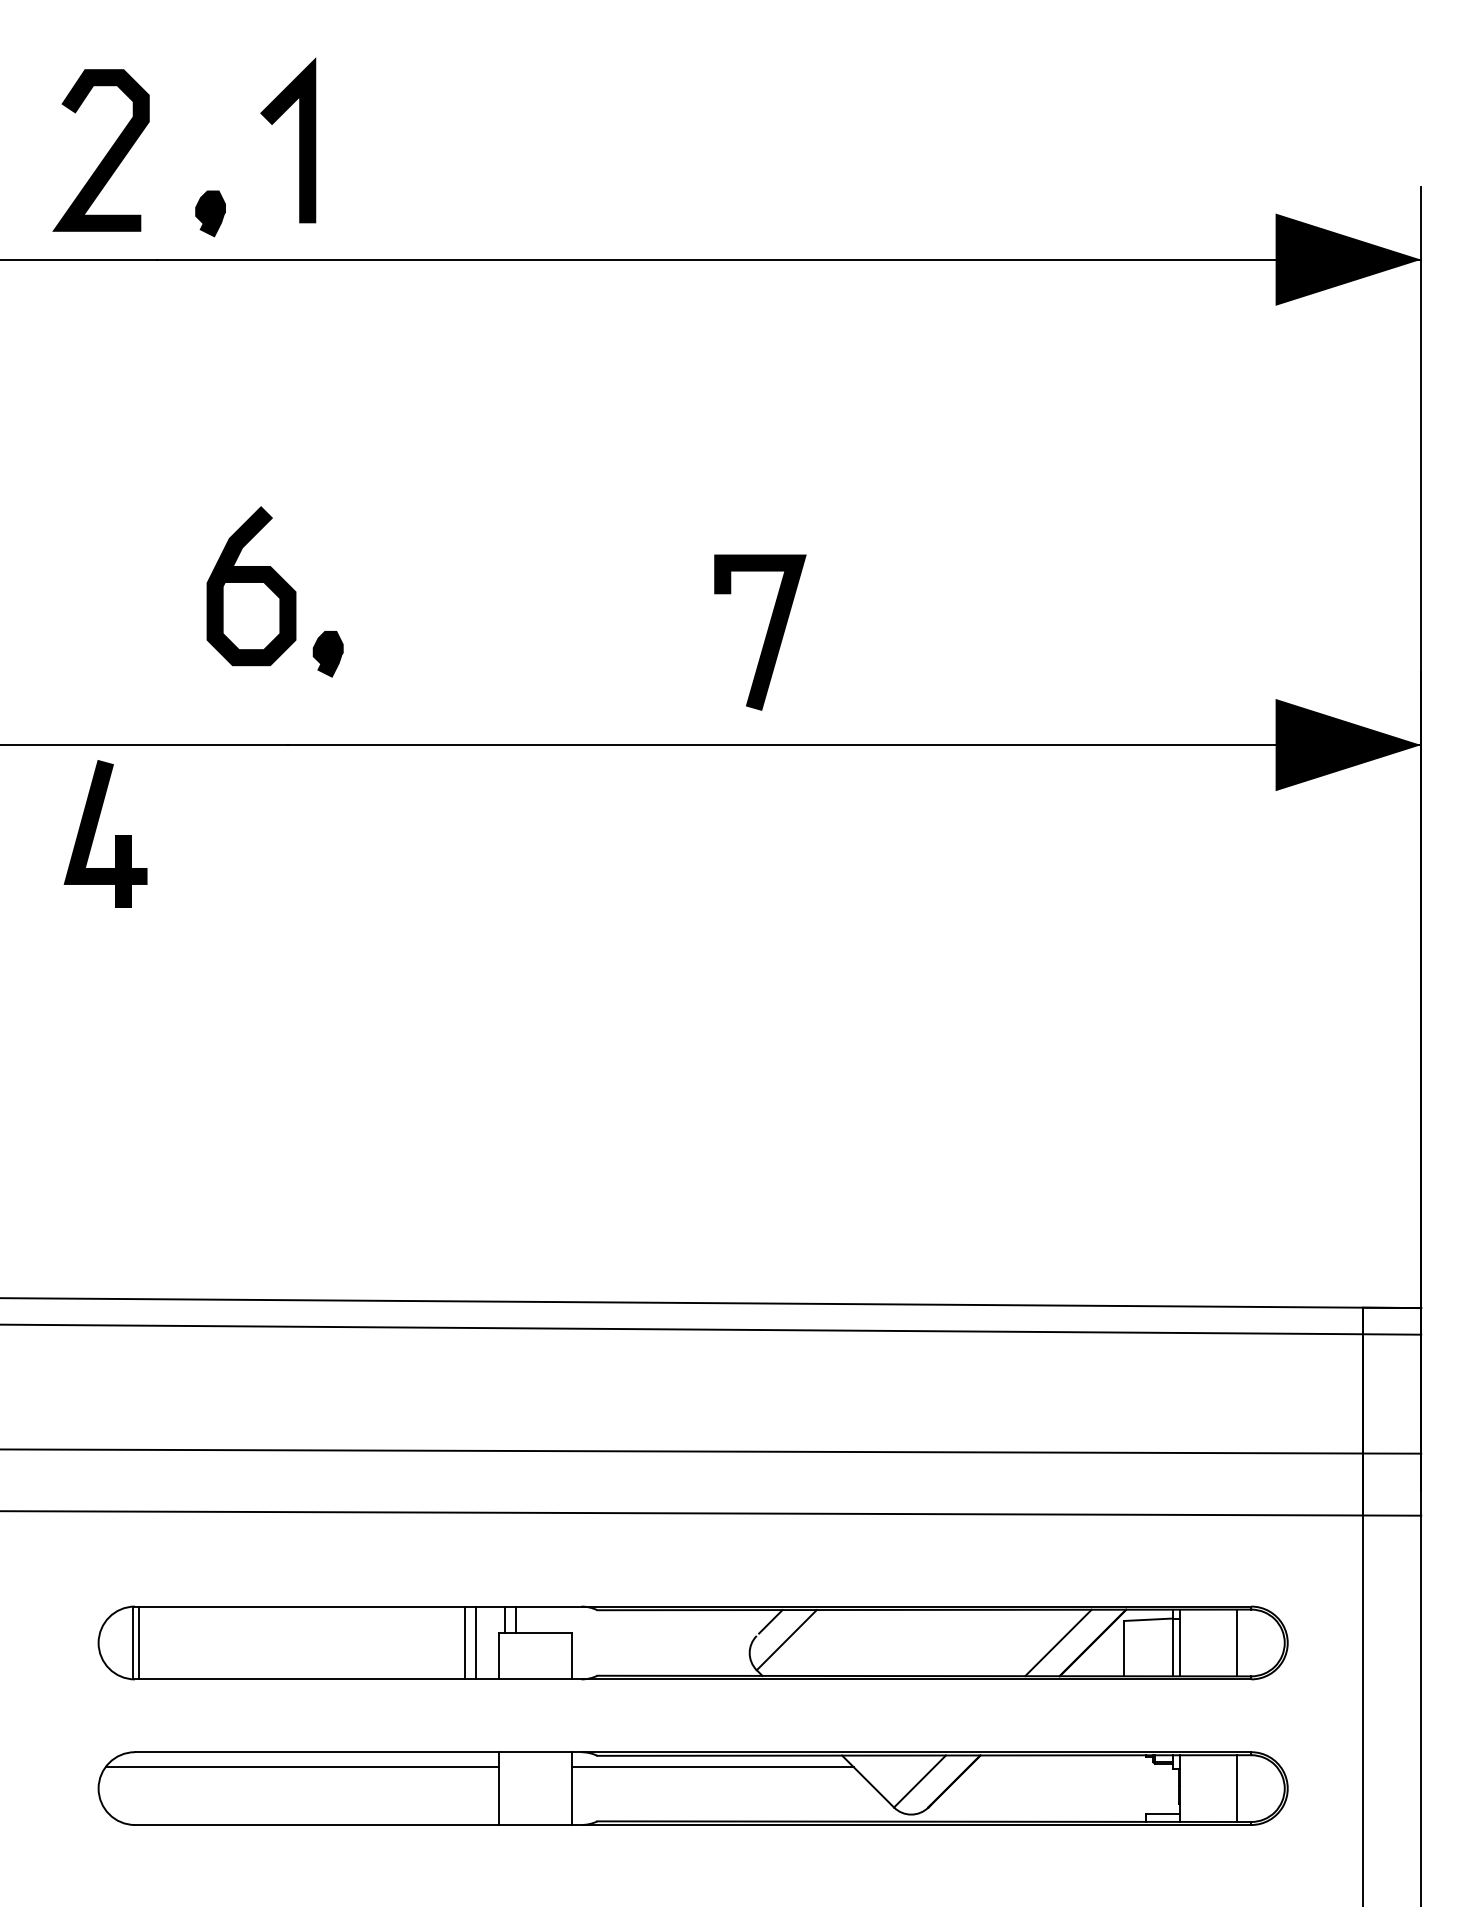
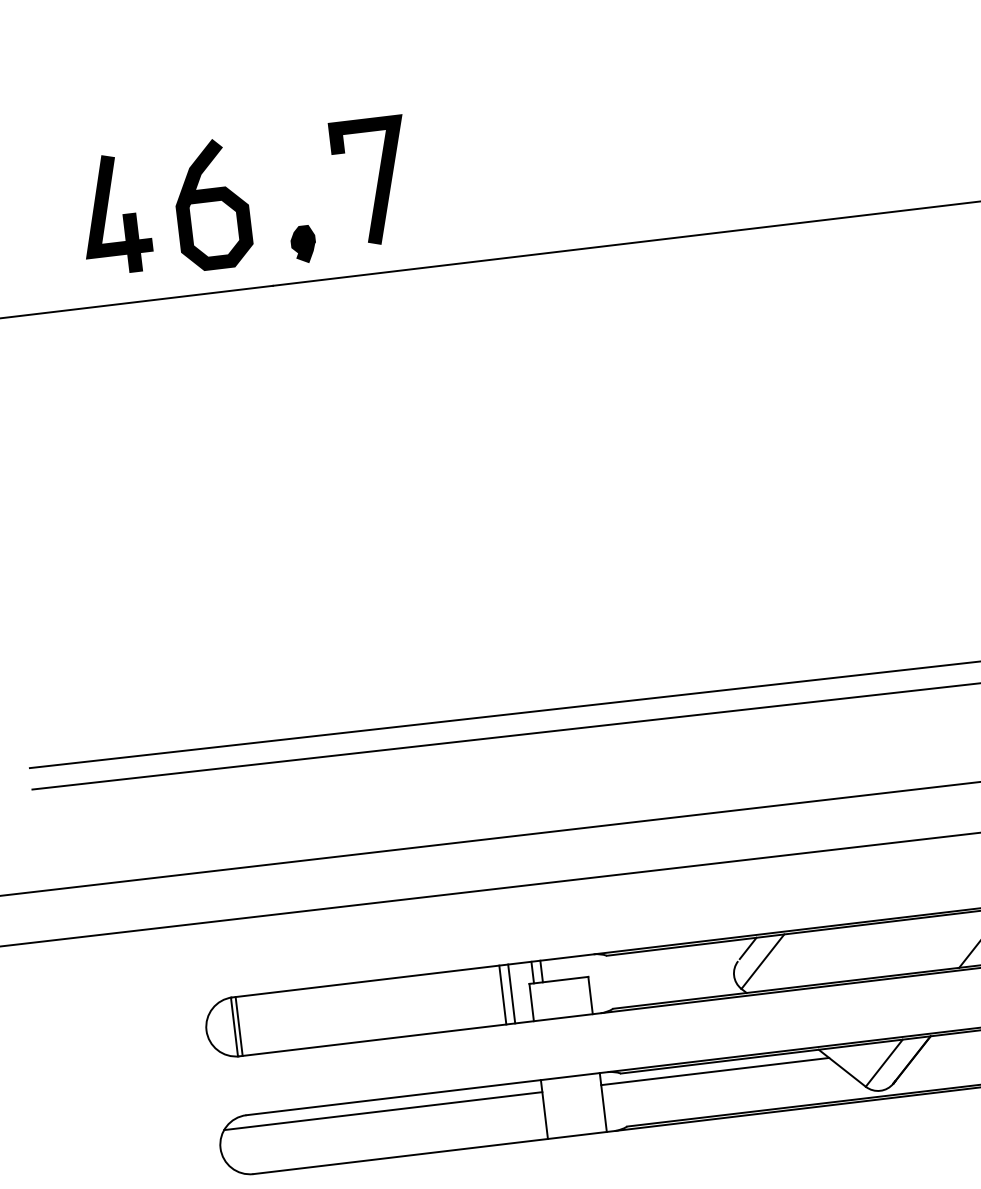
curve: (251, 582) -> (211, 201), moved
line: (766, 632) -> (377, 181), moved
part: (327, 654) -> (303, 244), moved
part: (96, 829) -> (107, 211), moved

